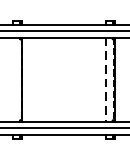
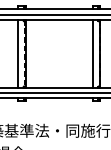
line: (13, 79) -> (18, 53), added
line: (105, 79) -> (92, 53), dashed -> solid

